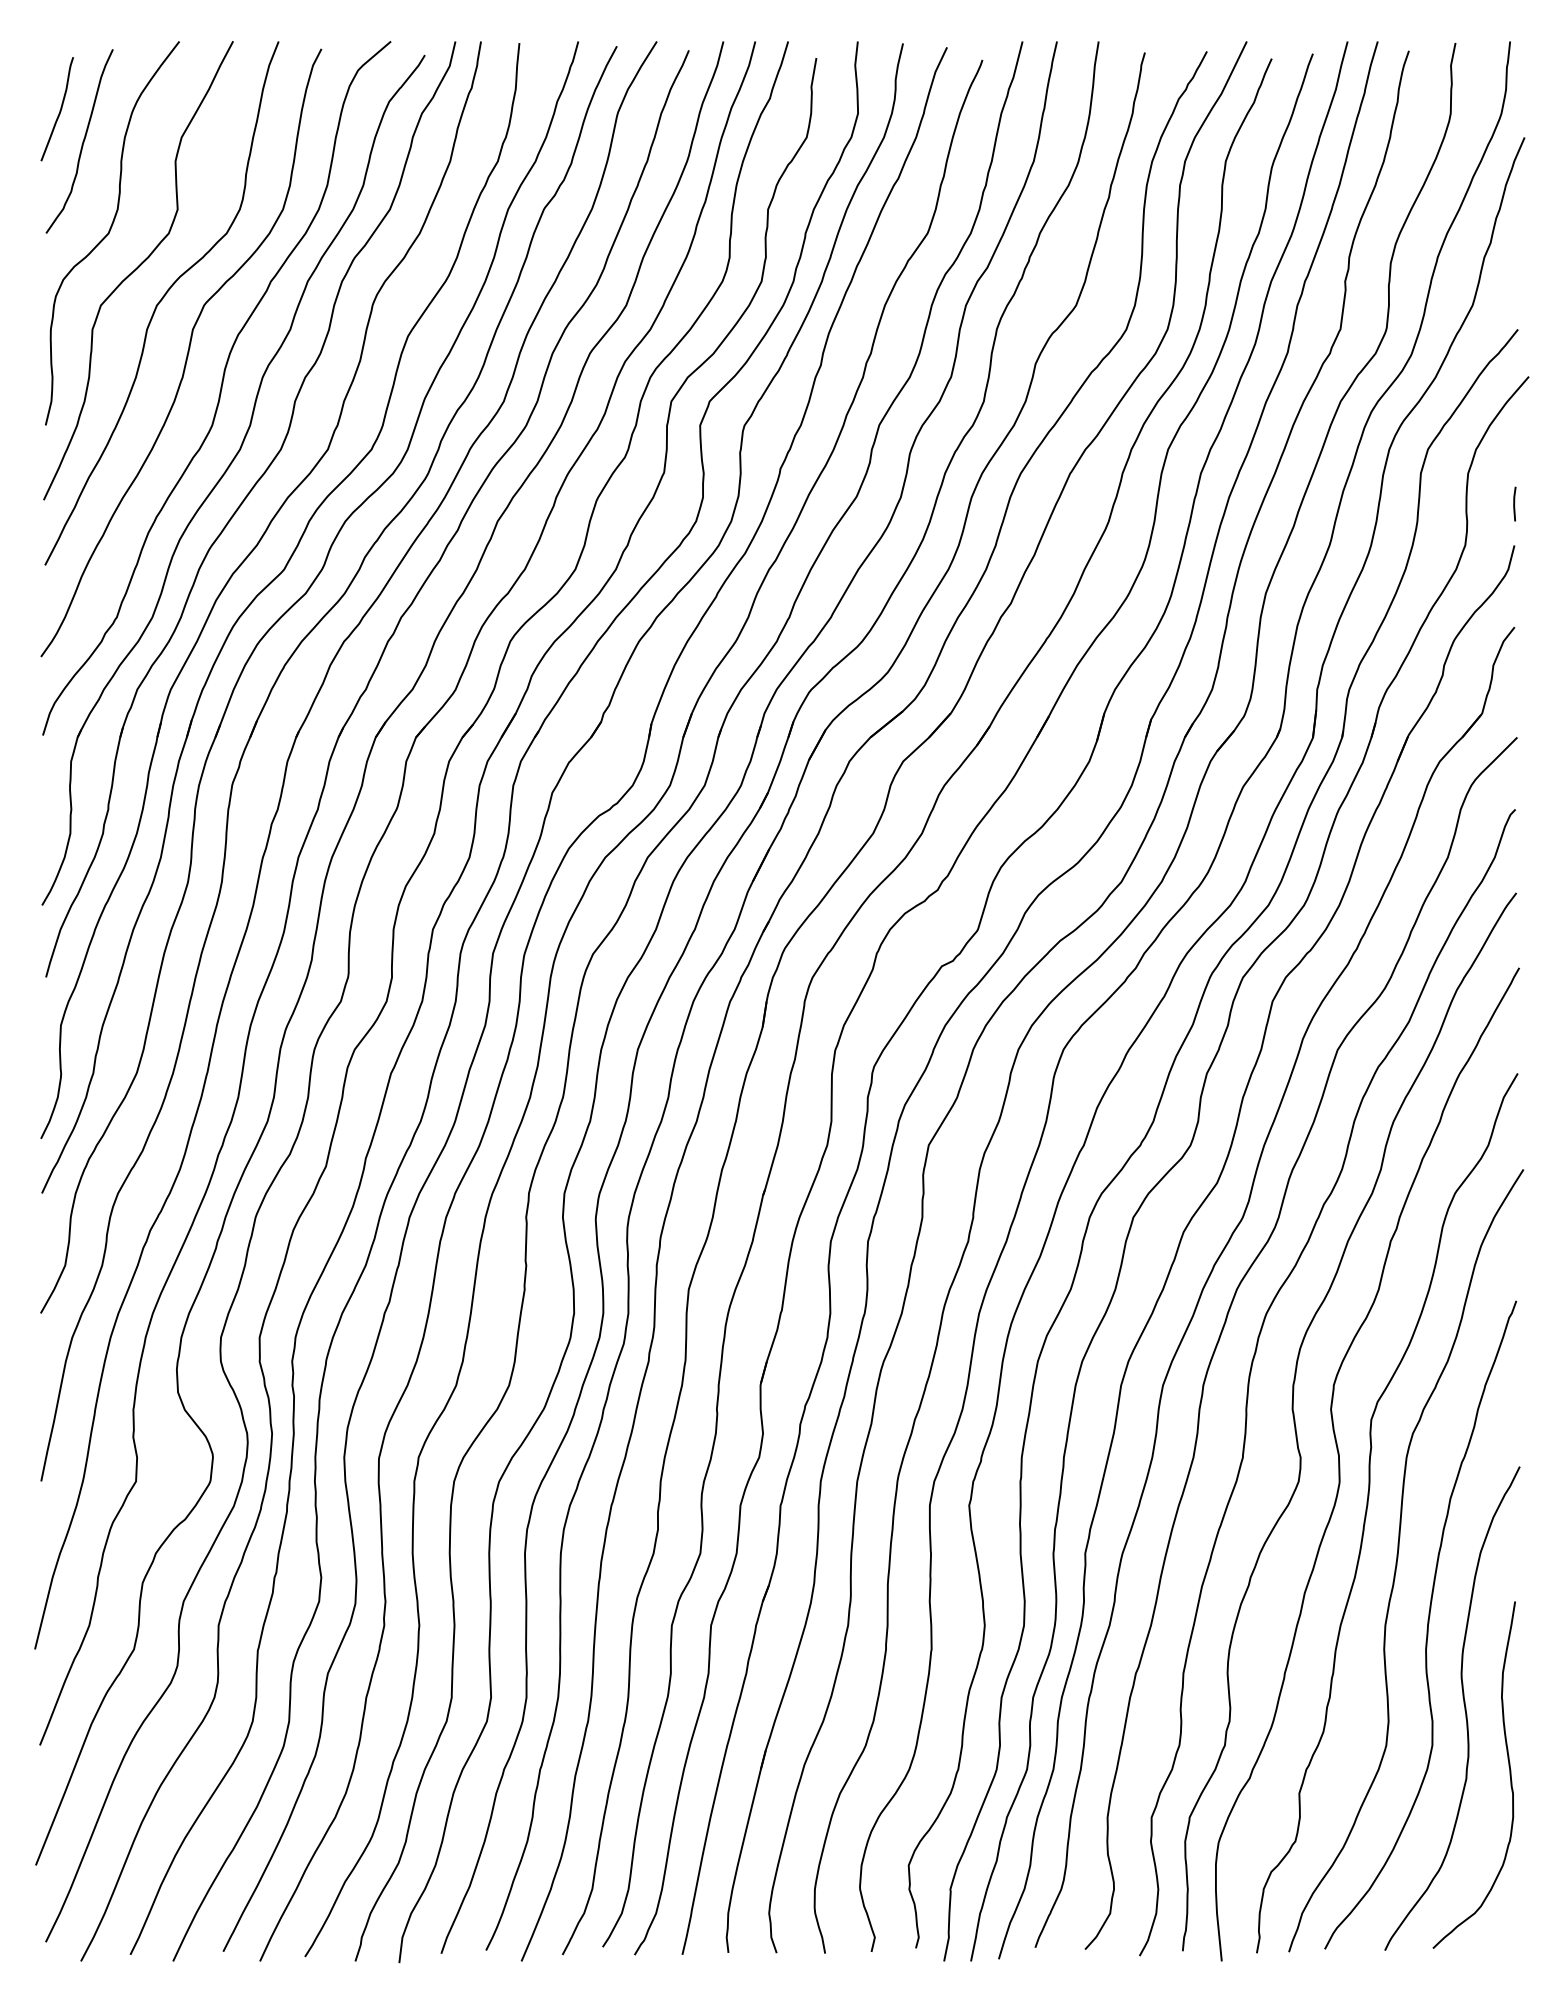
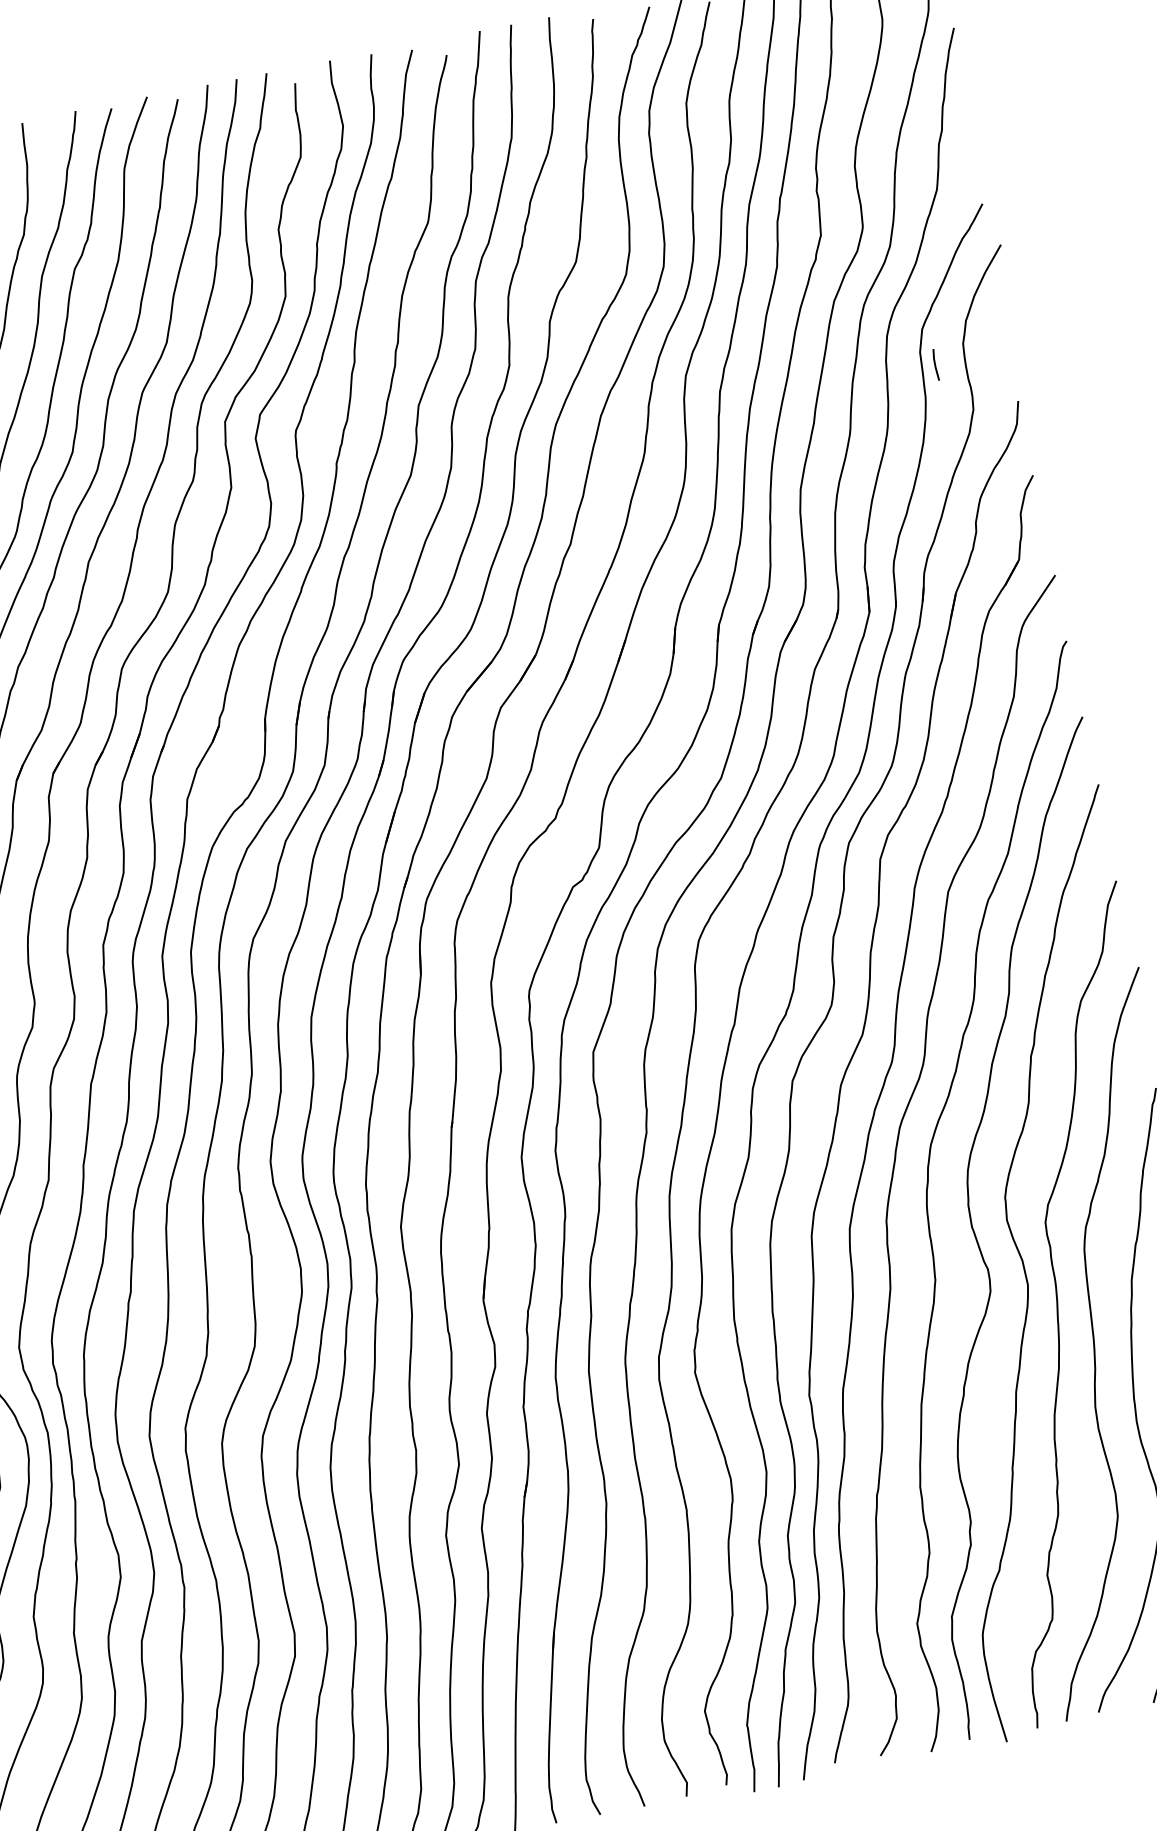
line: (1514, 503) -> (935, 364), moved

